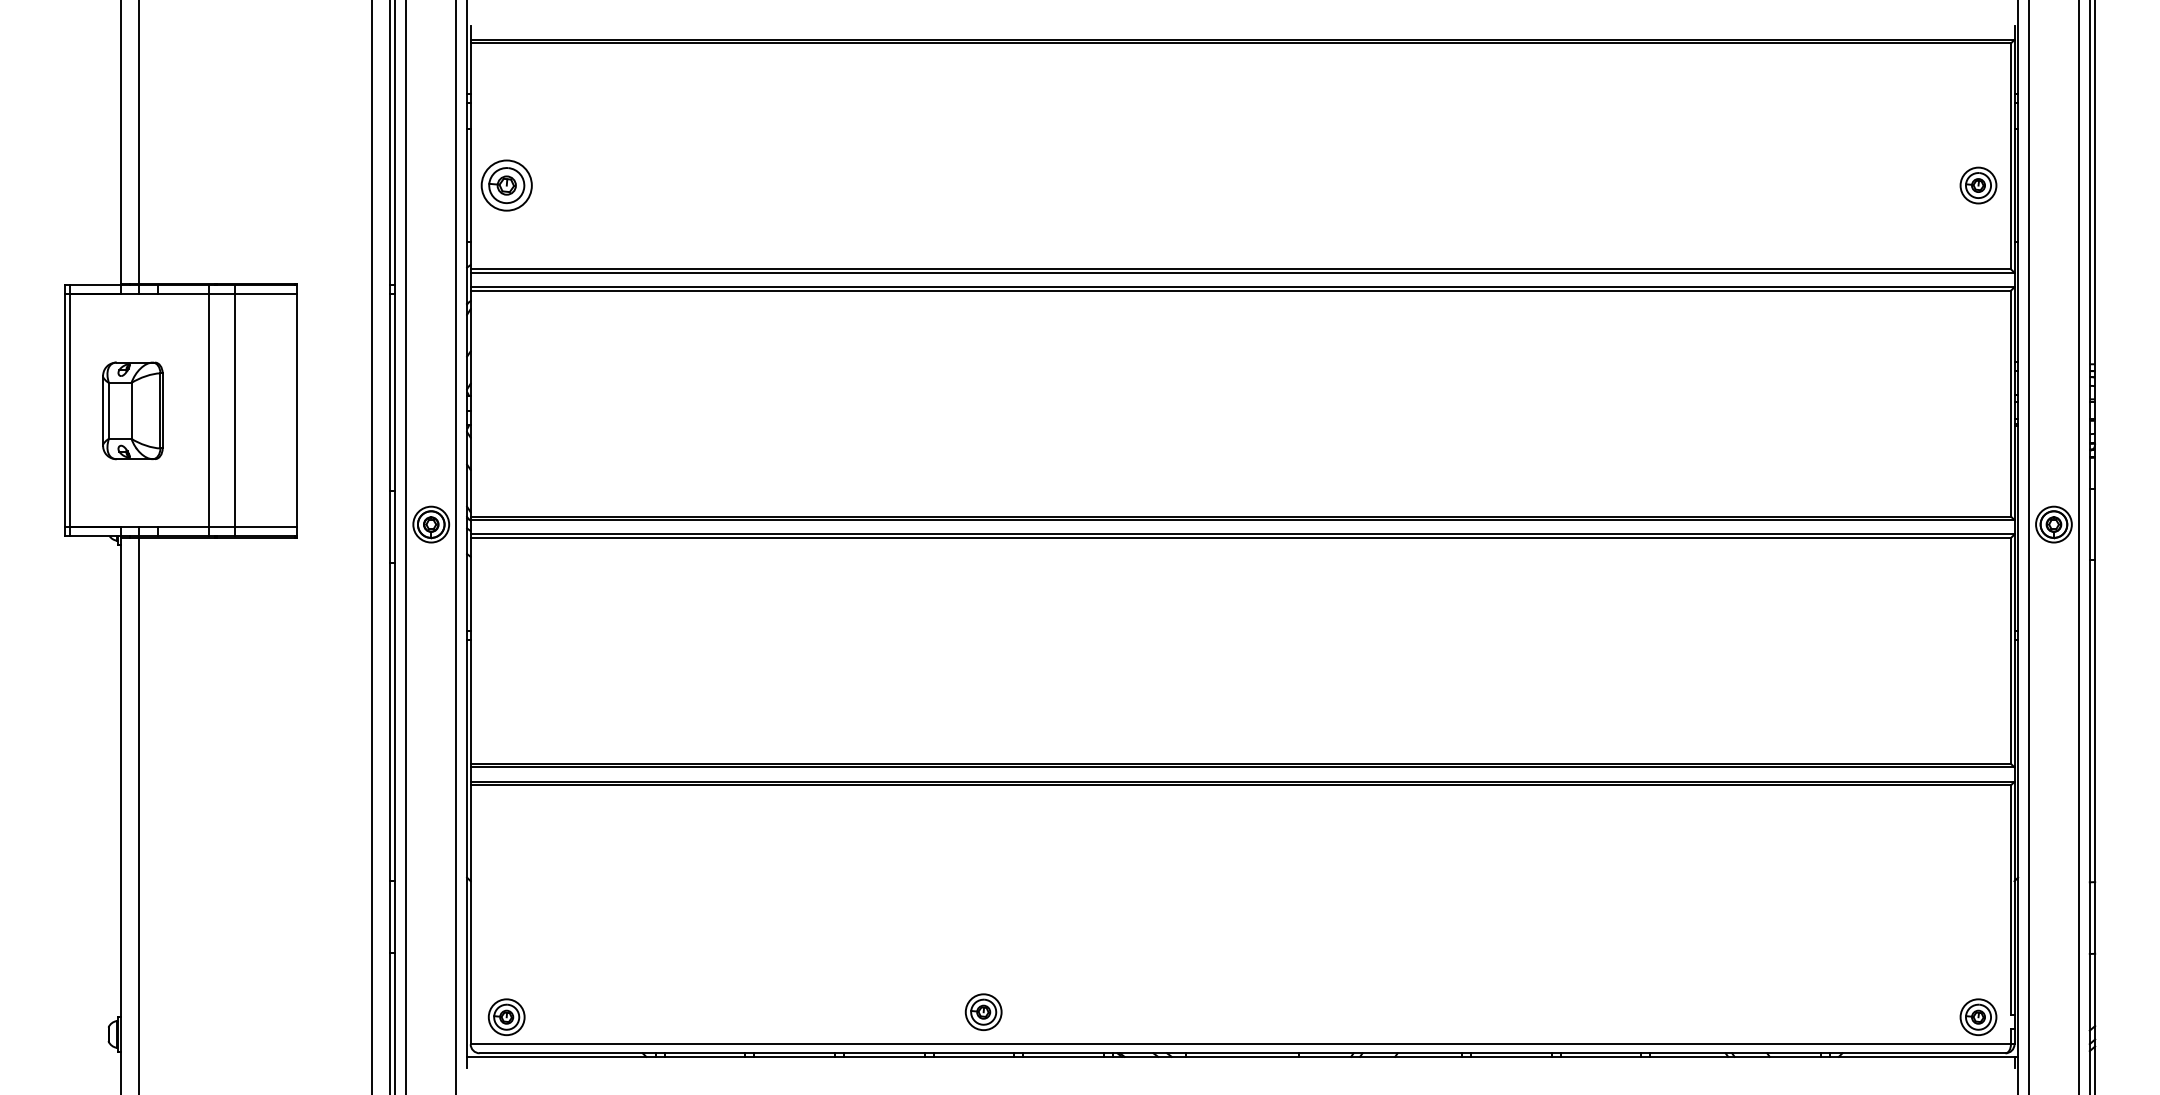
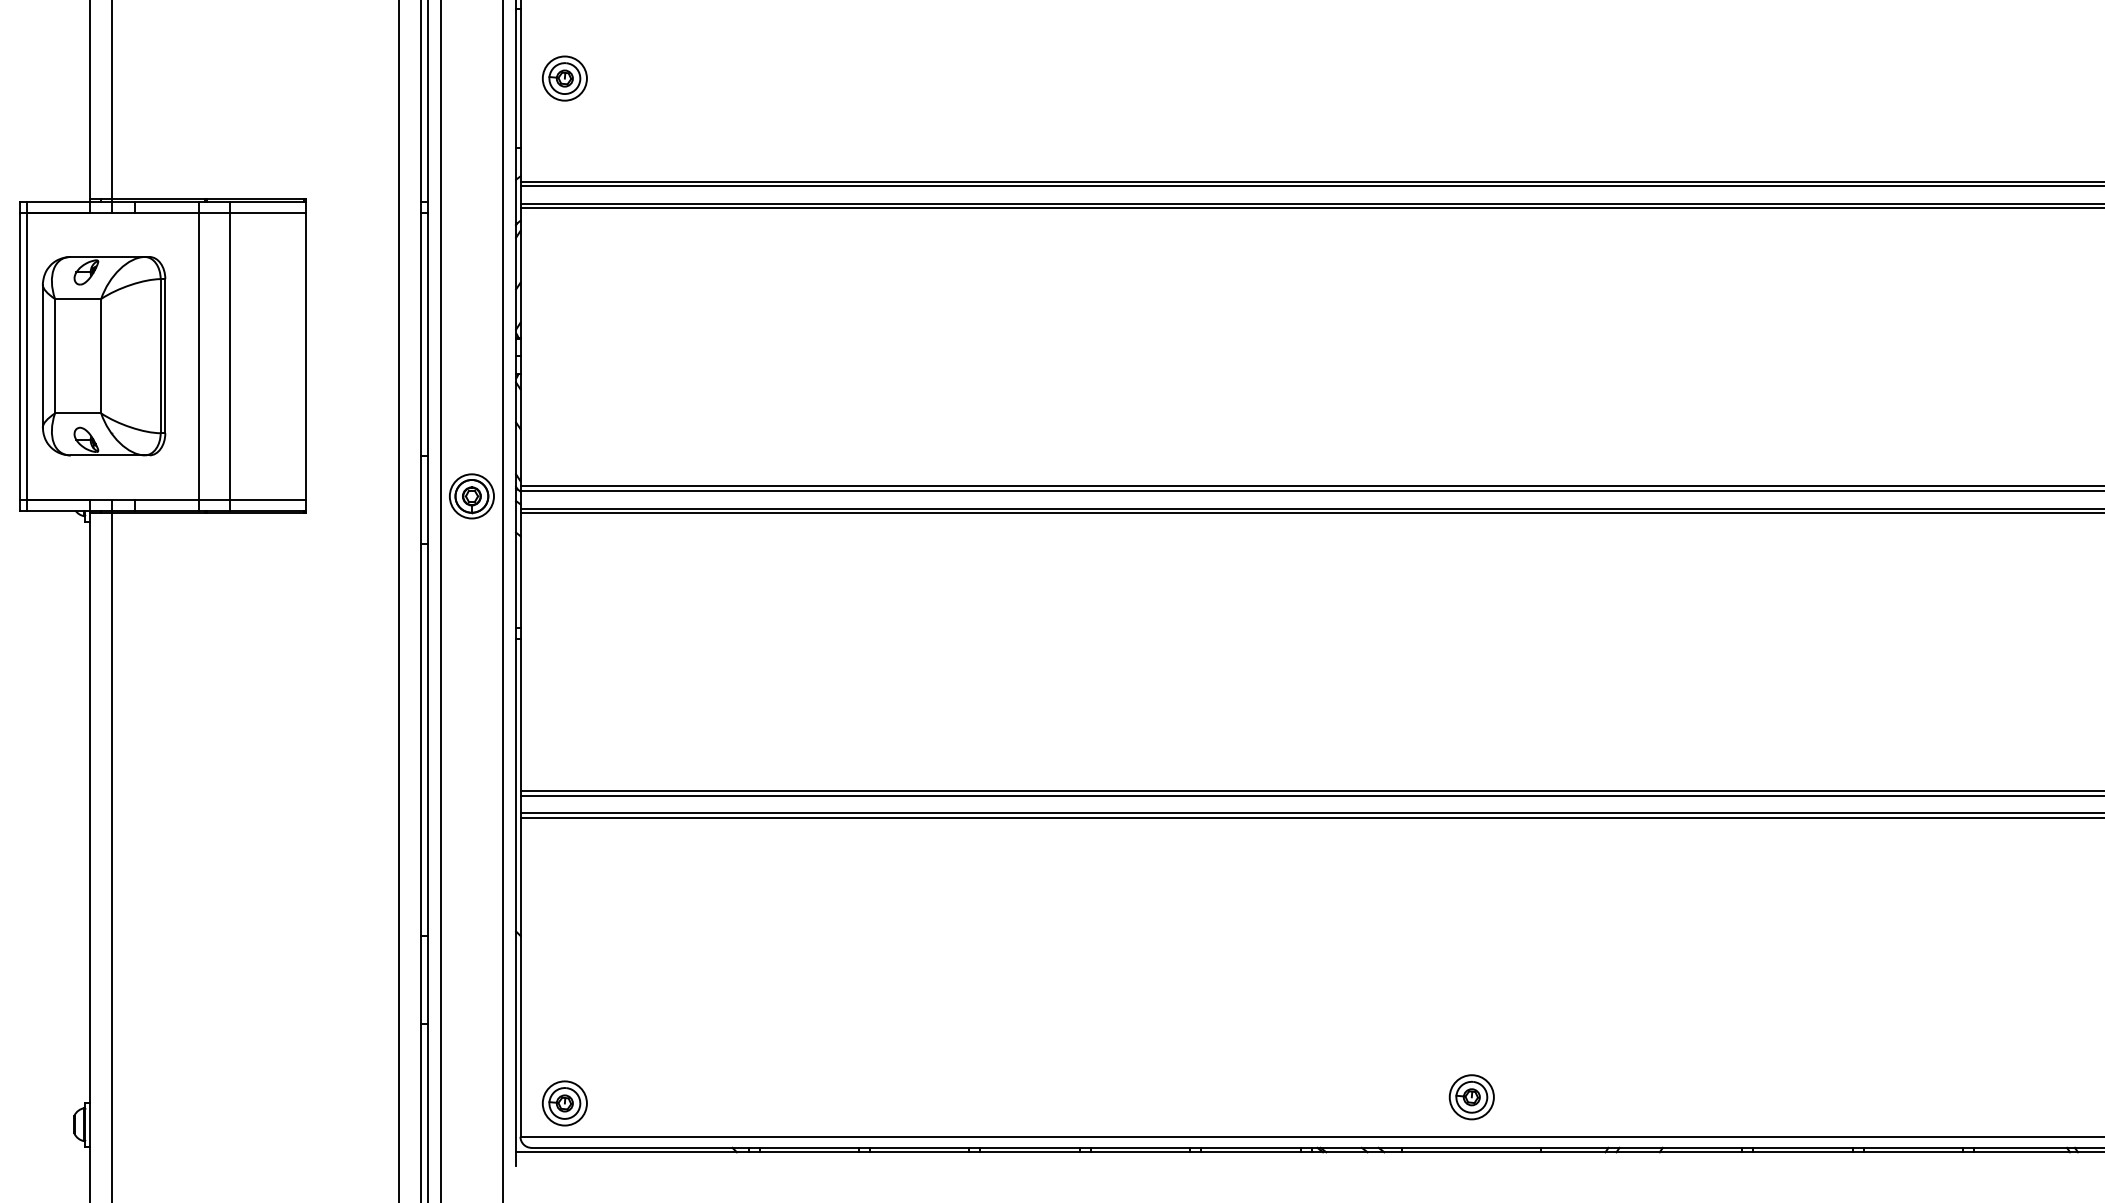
part: (506, 185) -> (564, 78), size x0.71
part: (132, 410) -> (103, 355), size x1.67
part: (983, 1011) -> (1471, 1096), moved

